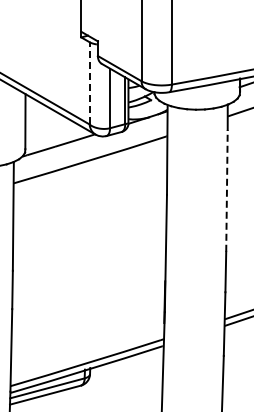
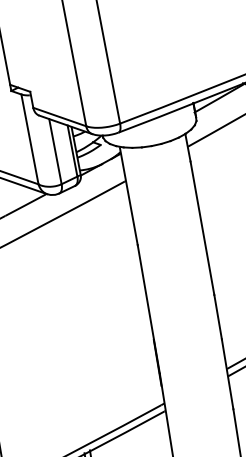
line: (89, 82) -> (29, 138), dashed -> solid
line: (226, 190) -> (201, 227), dashed -> solid

